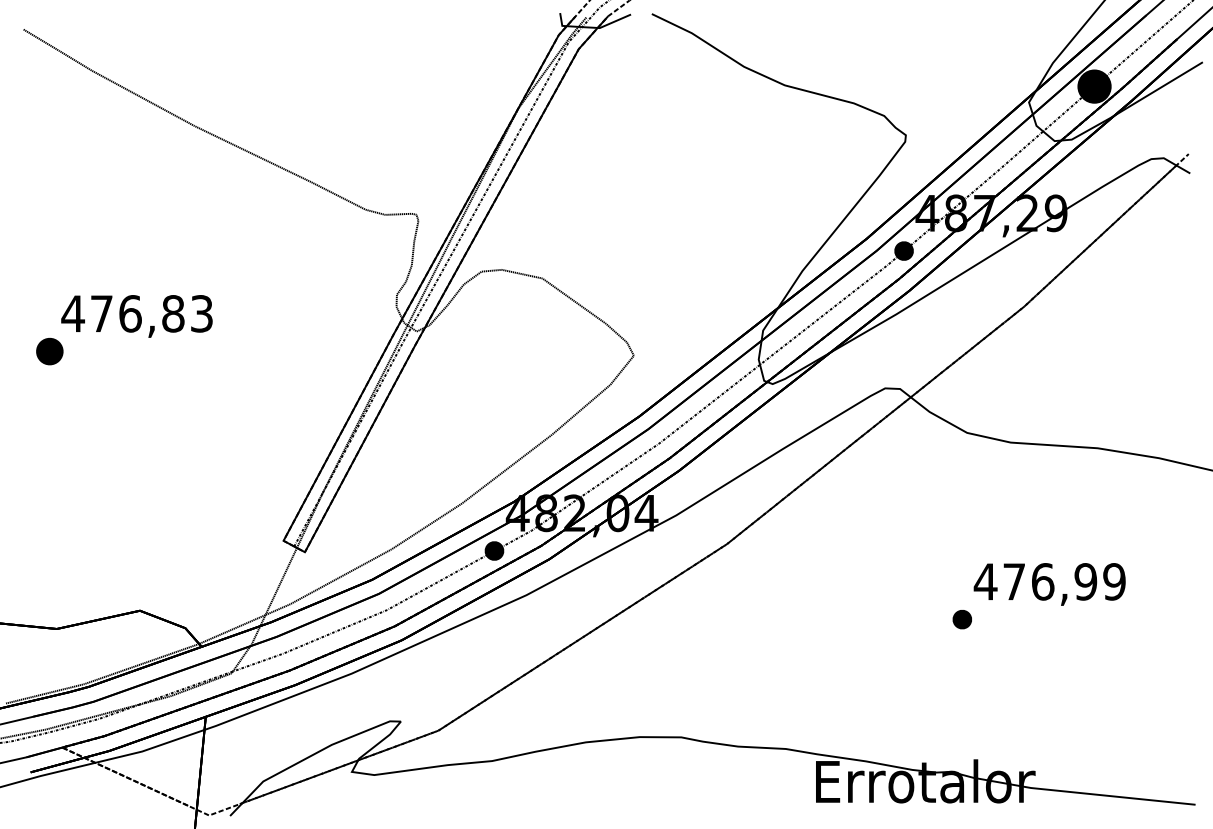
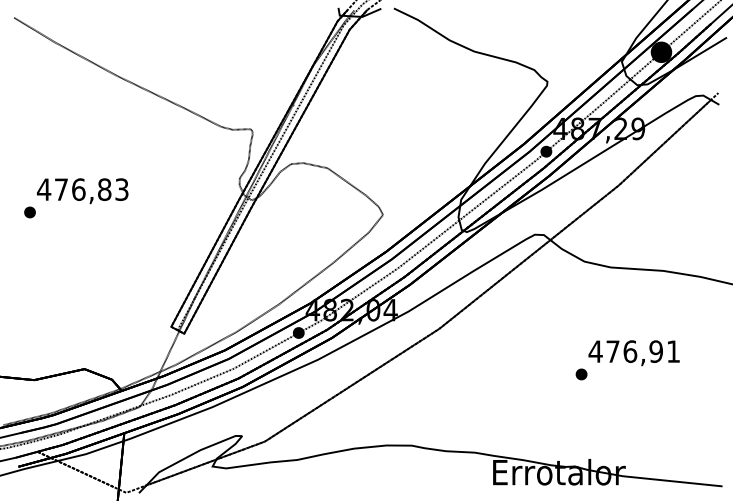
part: (48, 351) -> (29, 212), size x0.71
text: (1114, 581) -> (673, 351), 476,99 -> 476,91

